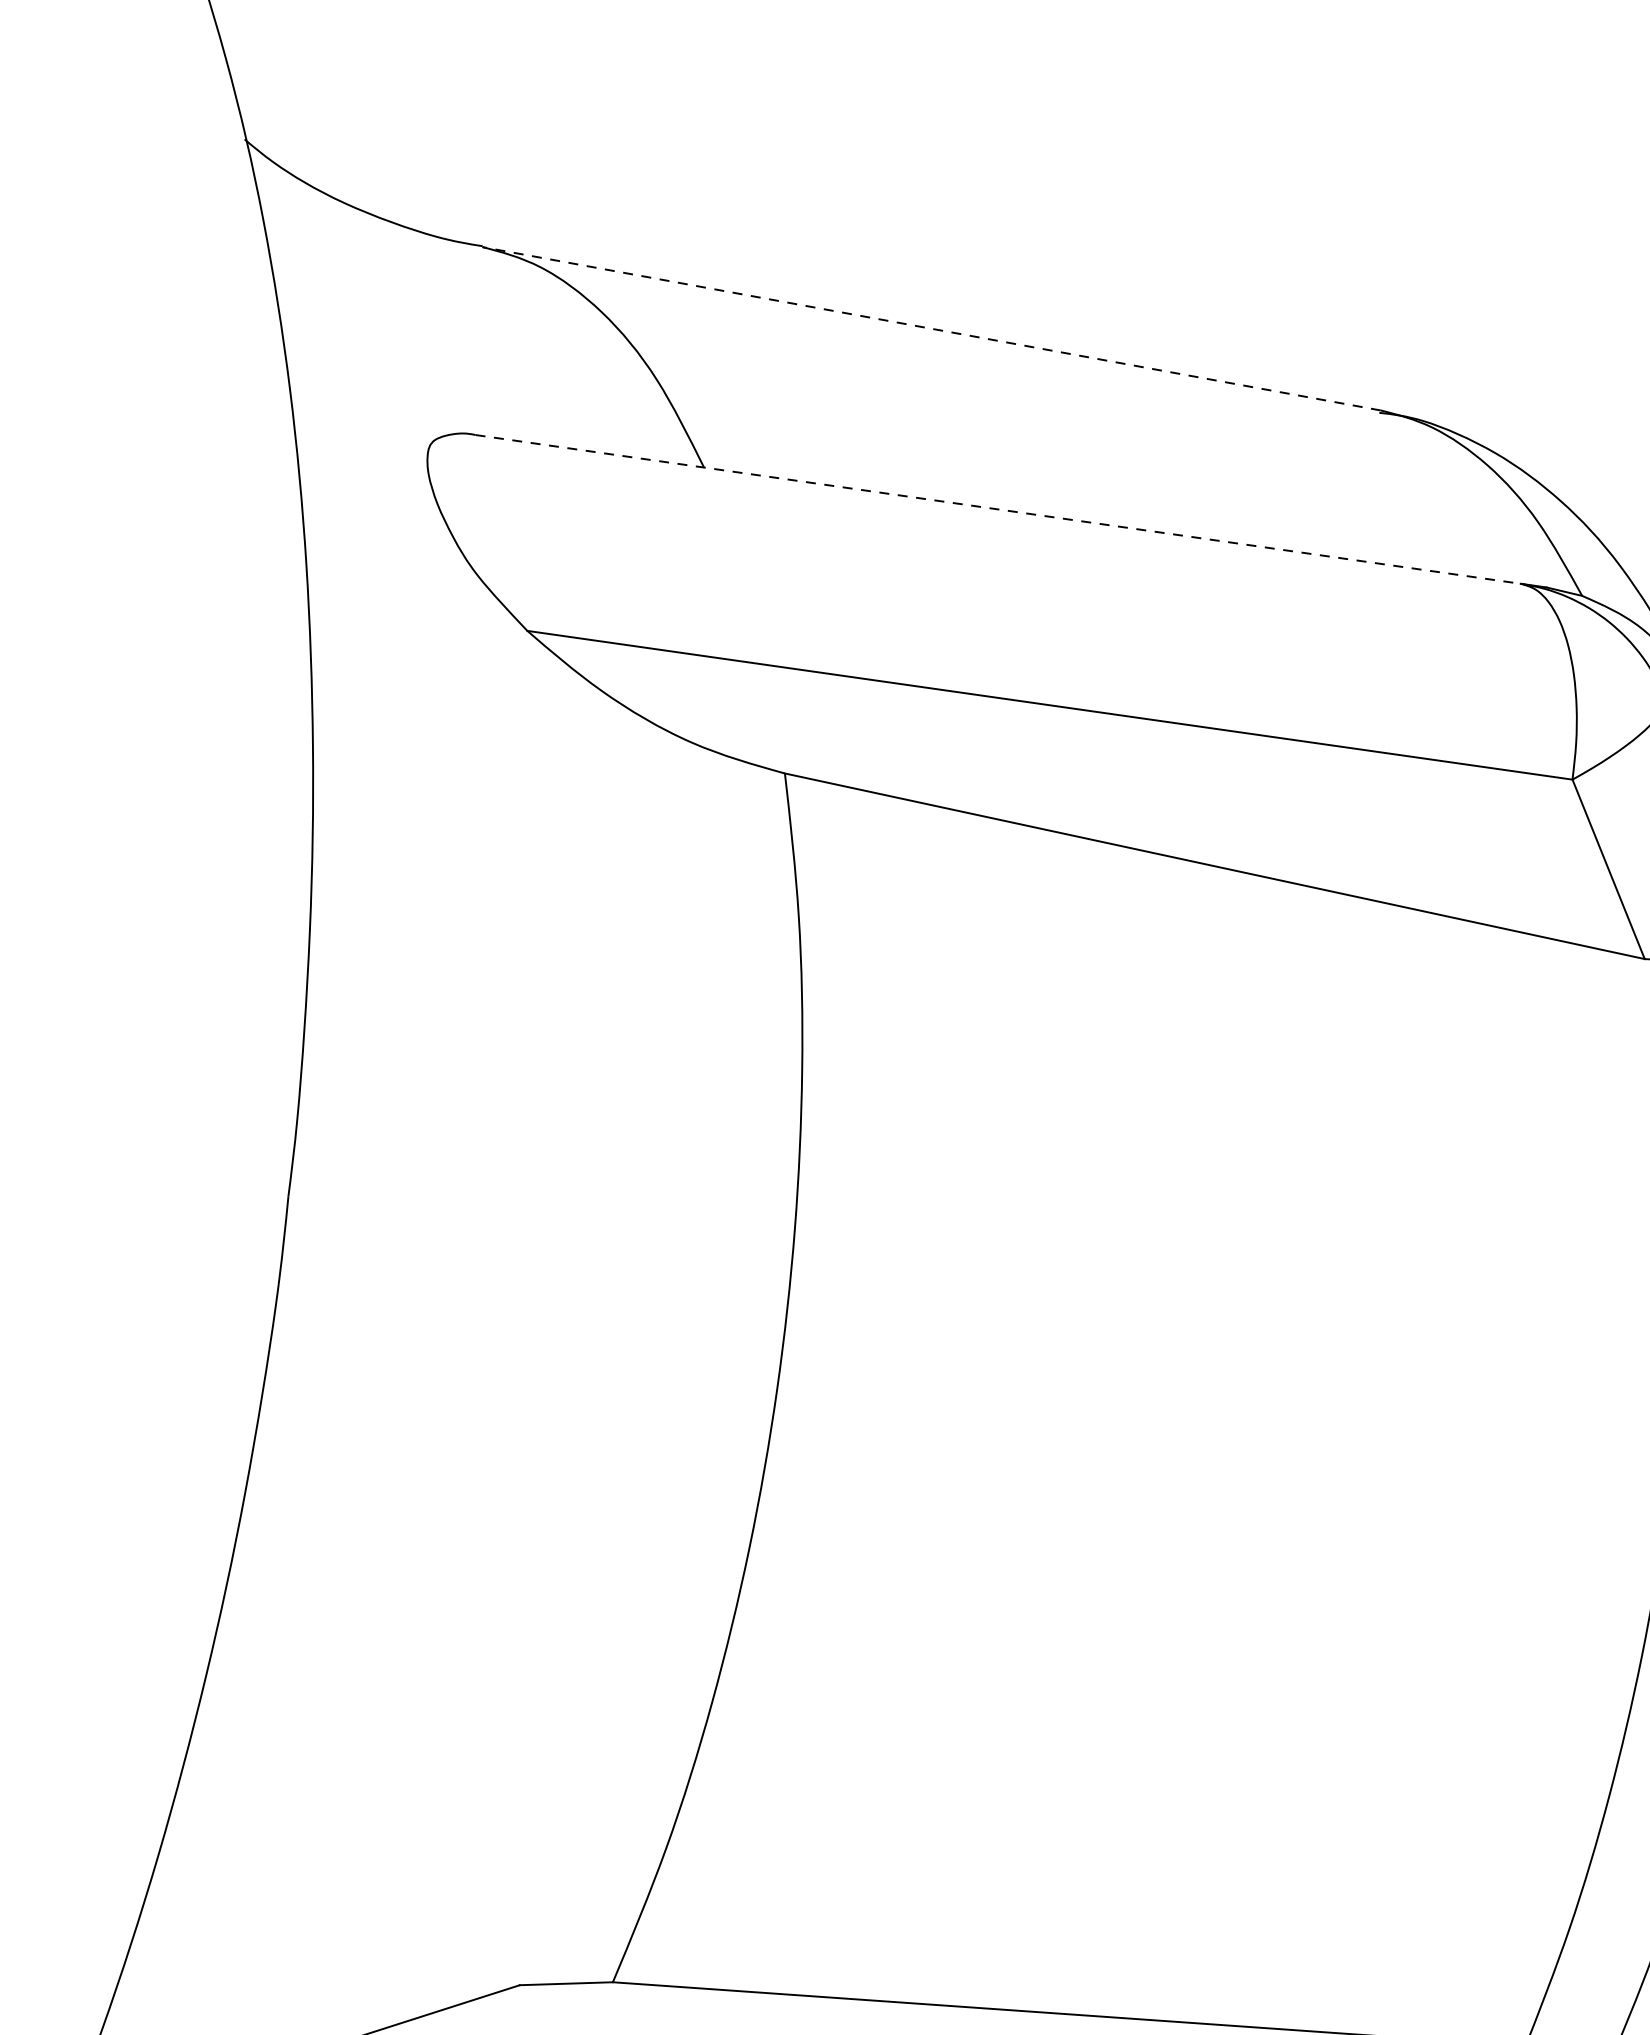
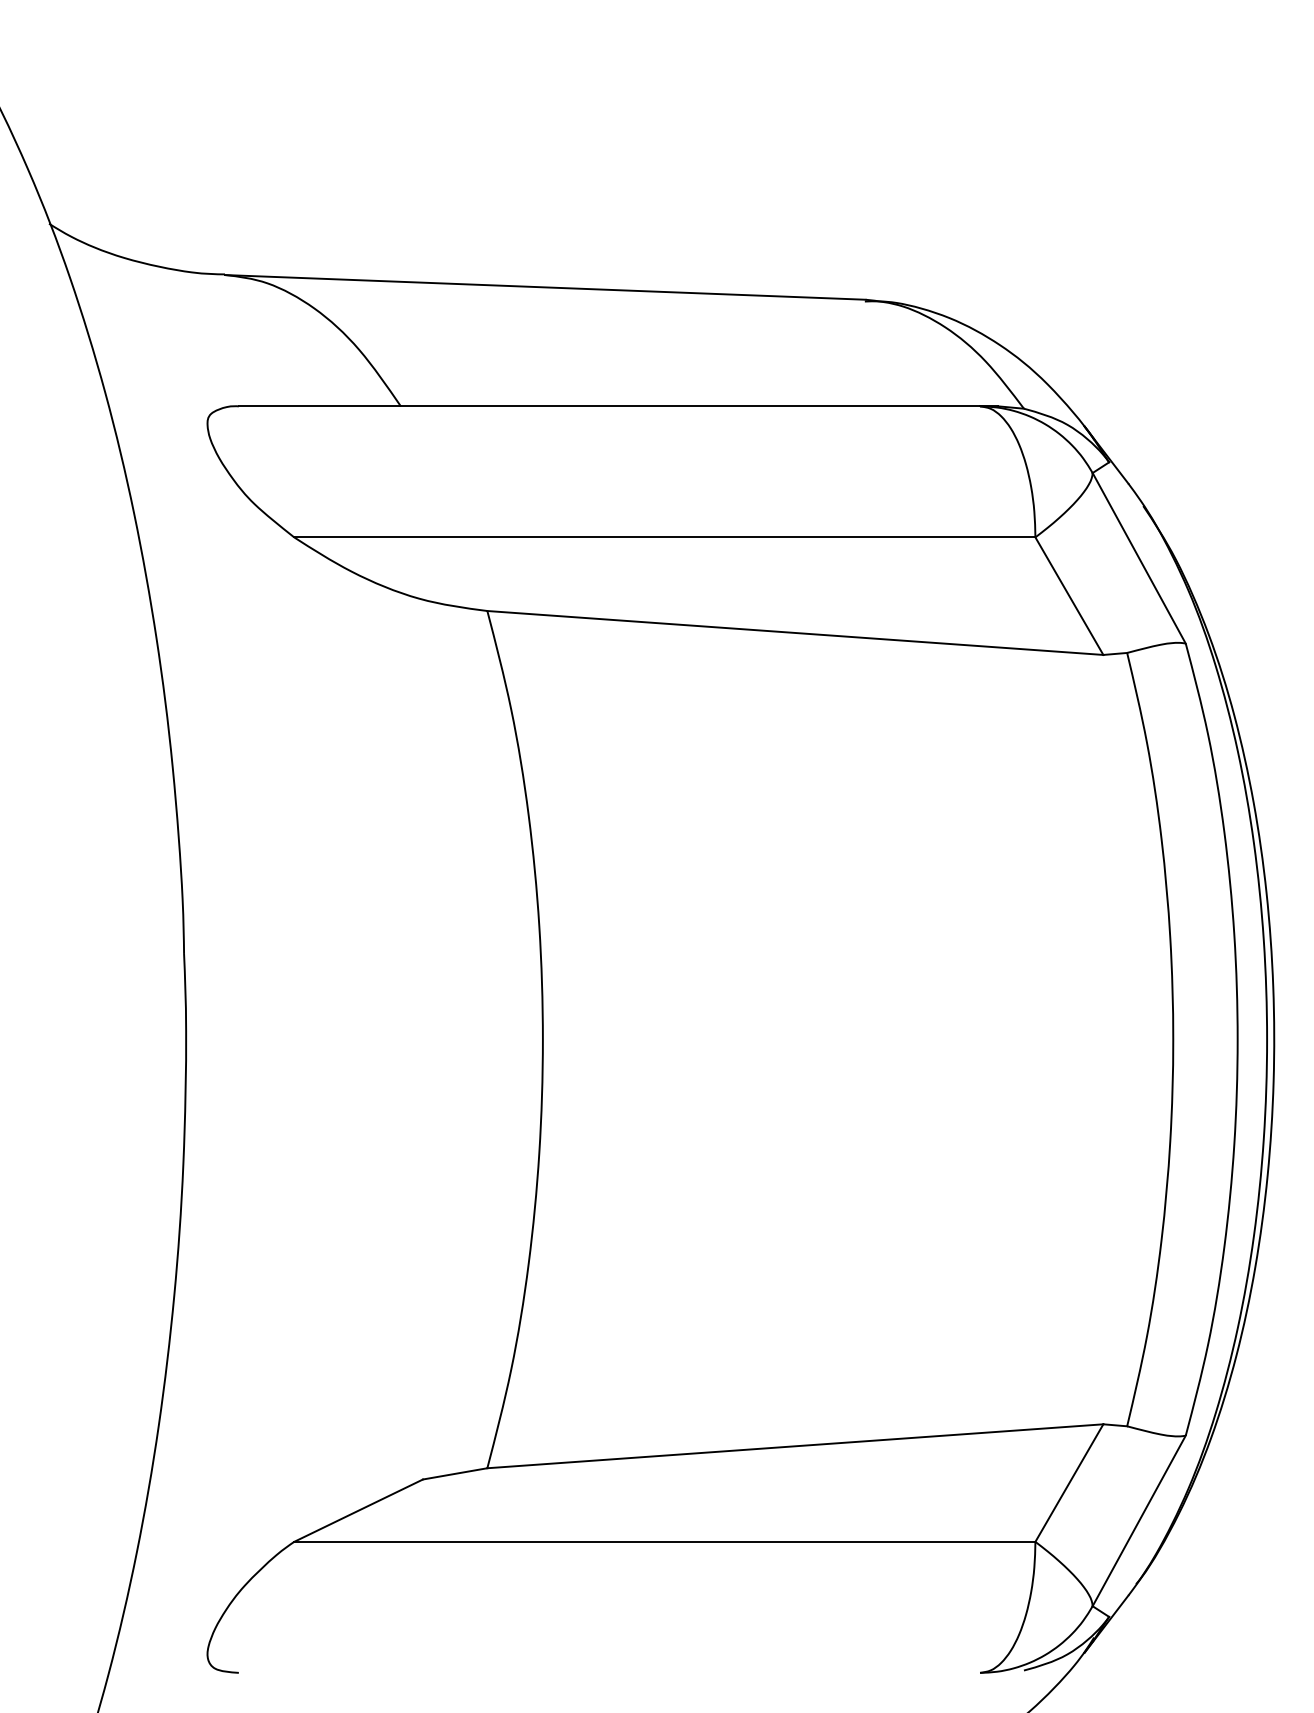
line: (931, 328) -> (545, 287), dashed -> solid
line: (998, 509) -> (609, 406), dashed -> solid

